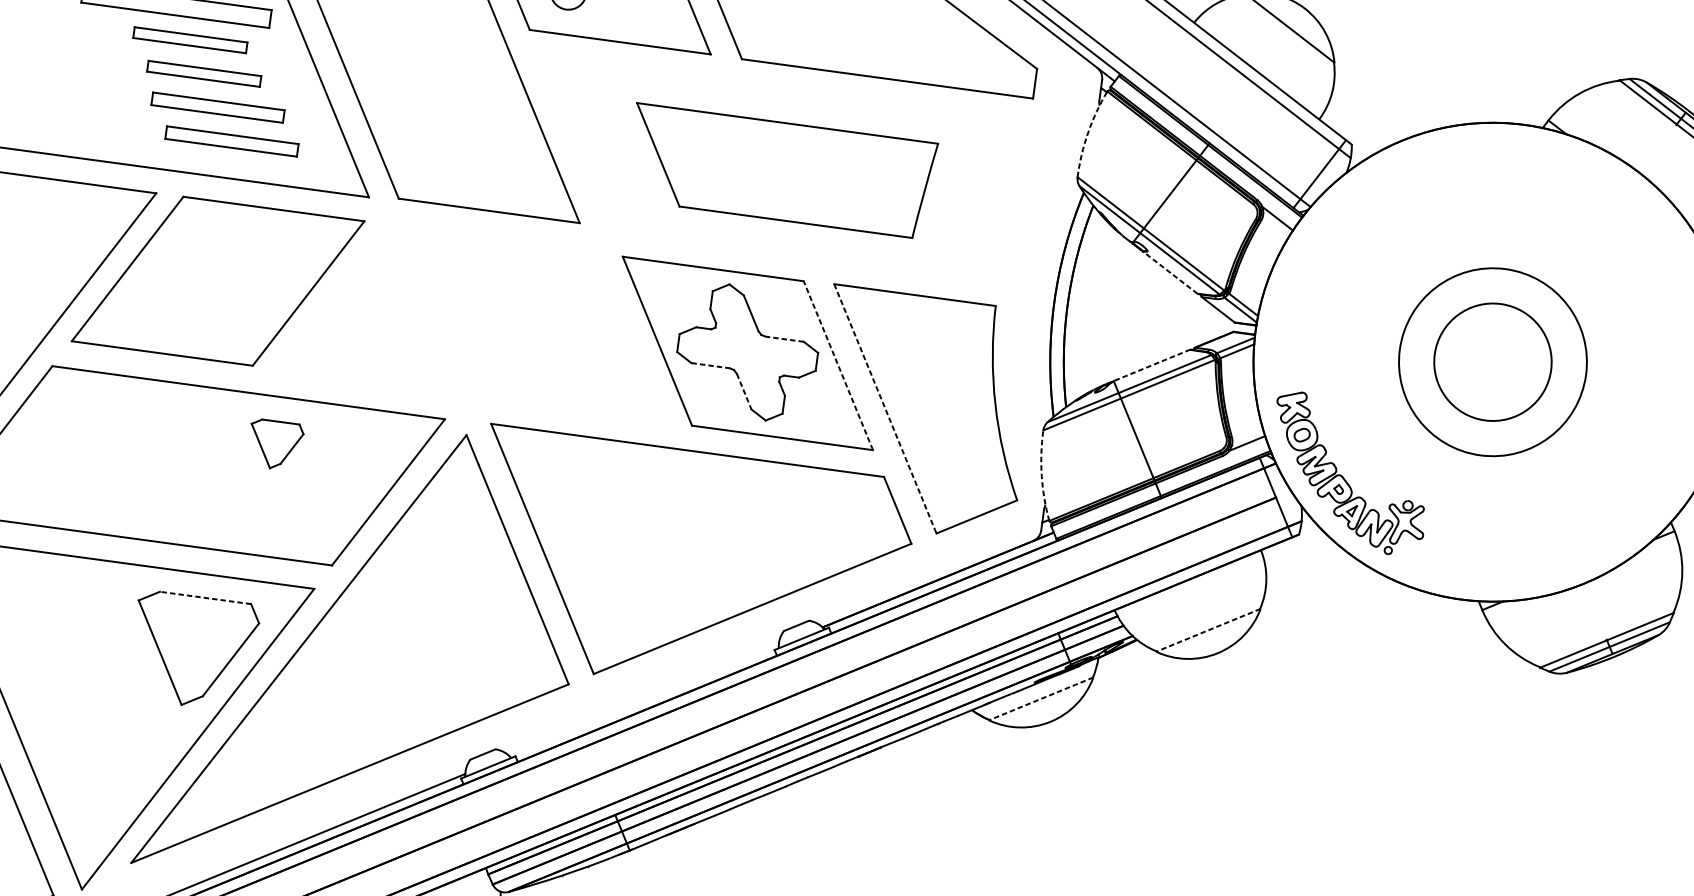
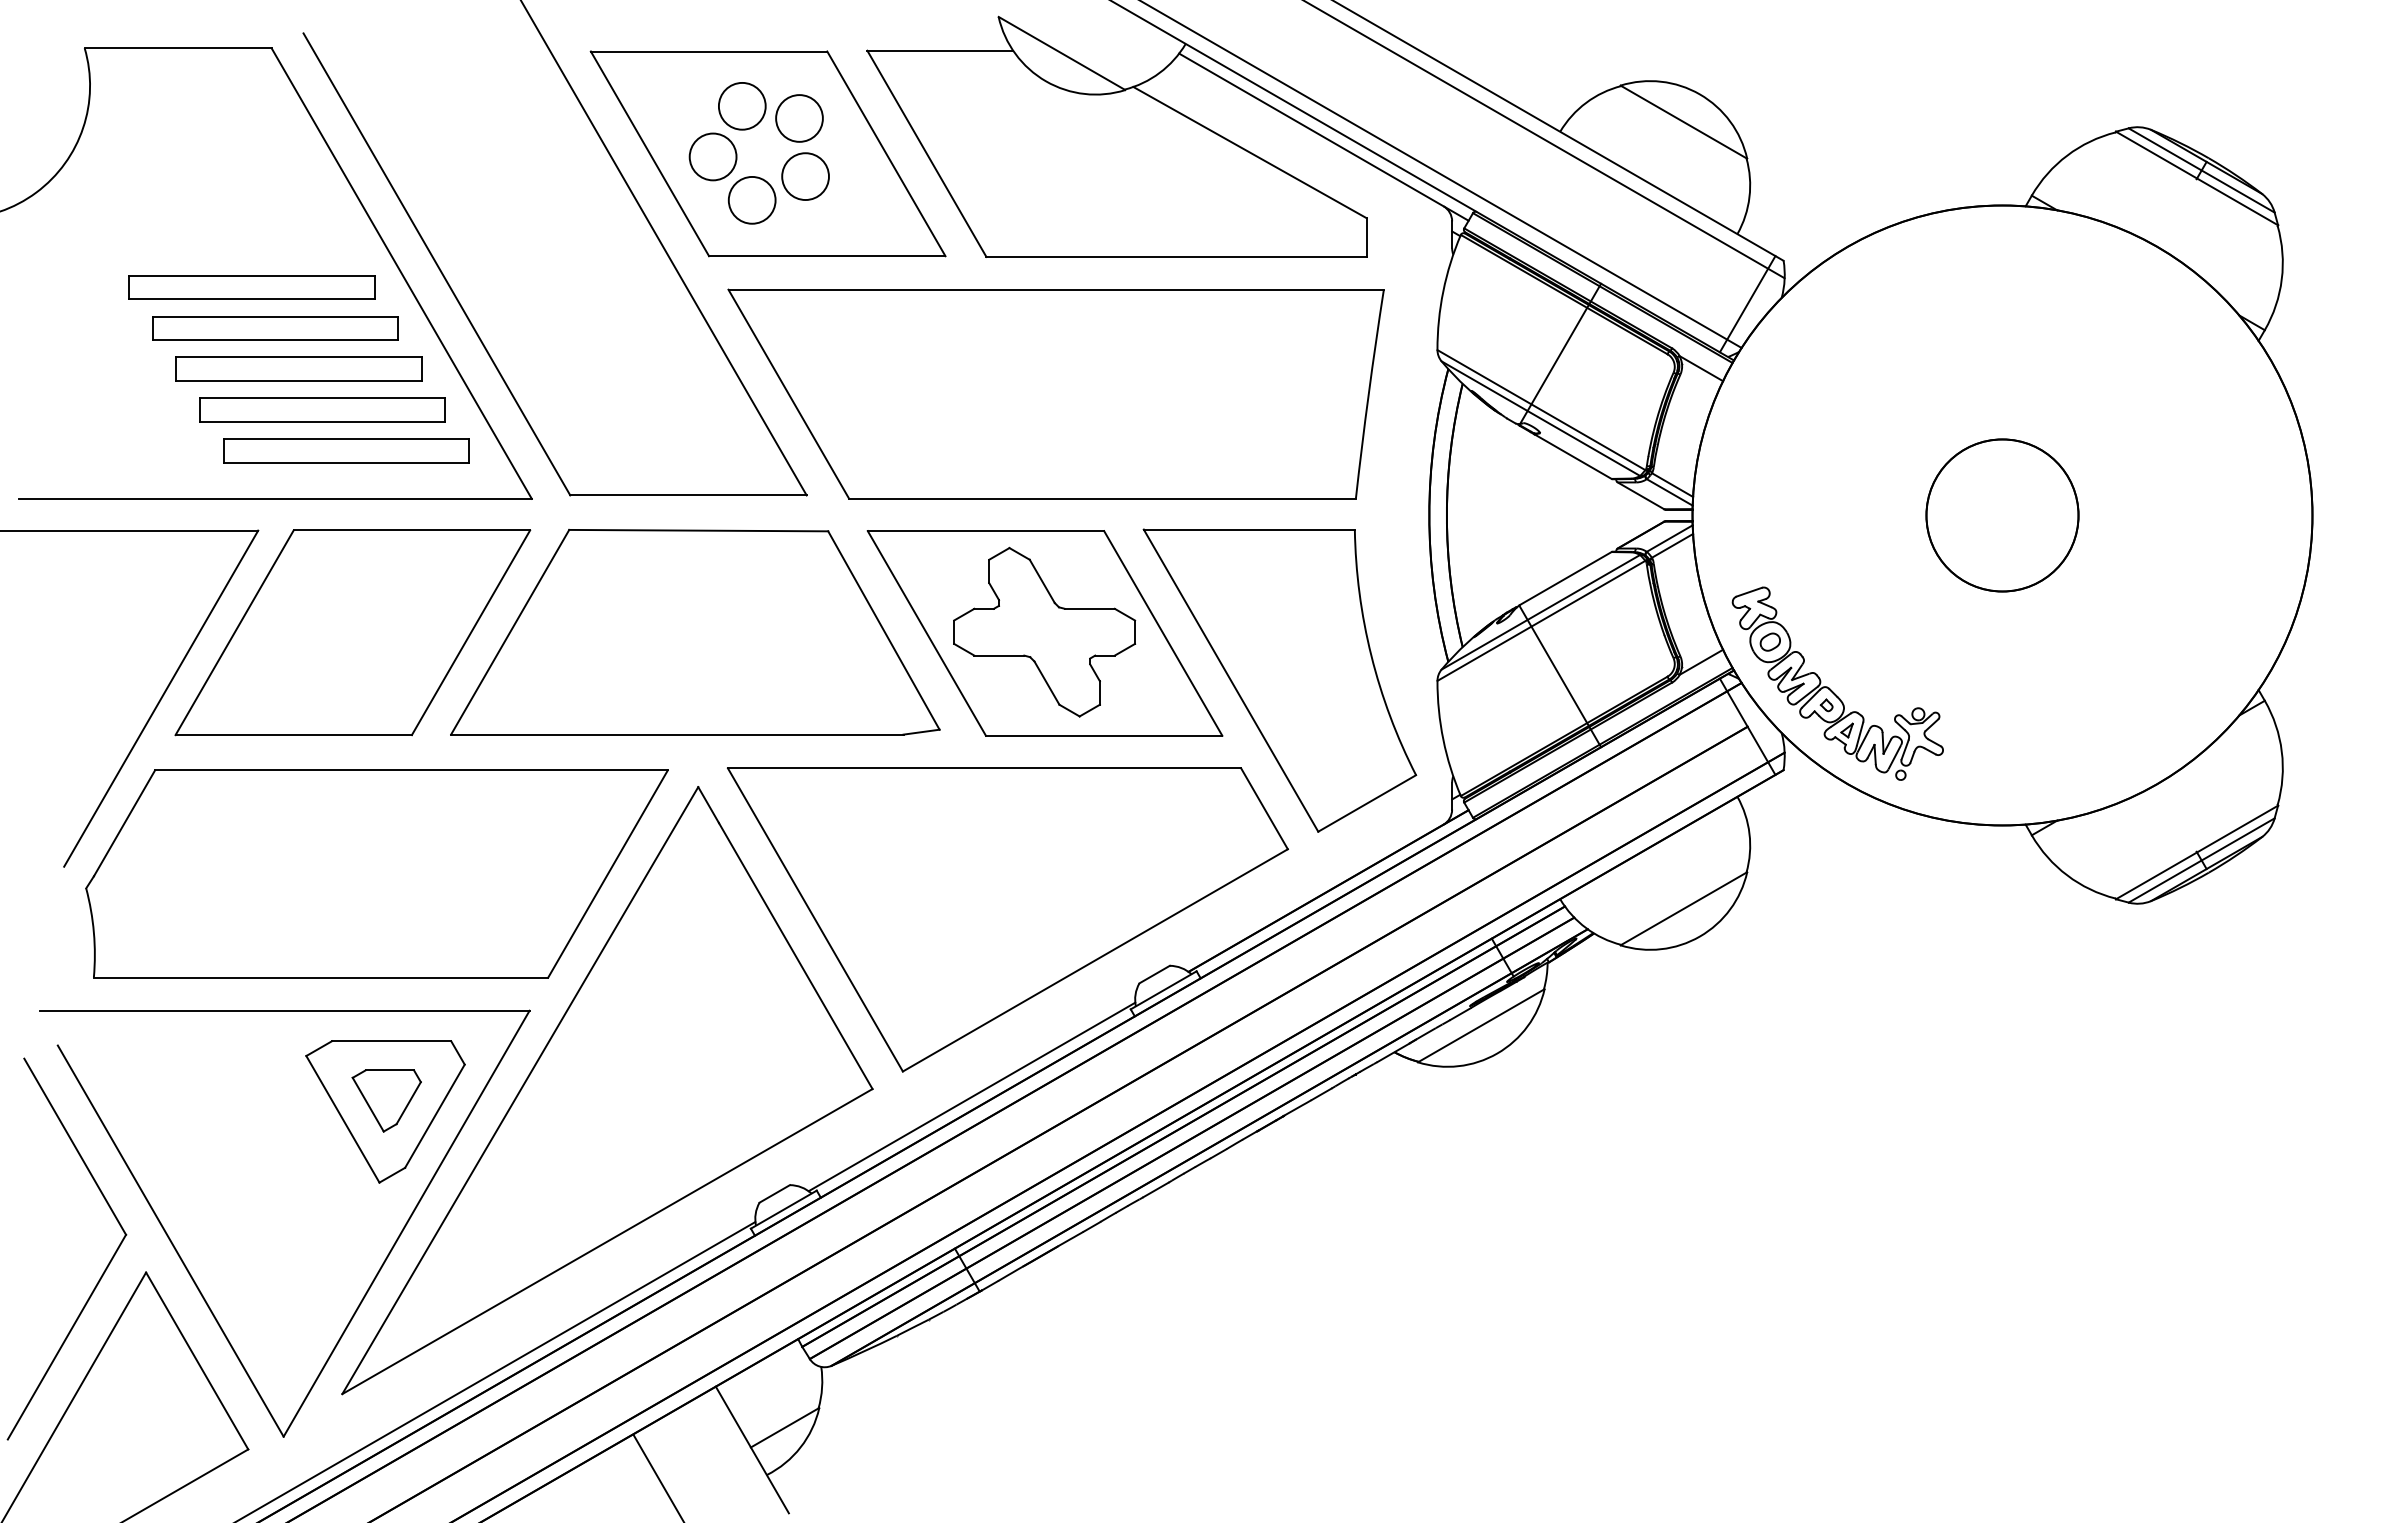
part: (190, 40) -> (275, 328), size x1.67
part: (203, 73) -> (298, 368), size x1.67
part: (218, 107) -> (322, 409), size x1.43
arc: (1088, 132) -> (1443, 291), dashed -> solid
part: (232, 141) -> (346, 450), size x1.43
part: (780, 170) -> (1055, 393), size x1.67
line: (1169, 272) -> (1572, 456), dashed -> solid
part: (480, 315) -> (695, 631), added
line: (784, 338) -> (1089, 608), dashed -> solid
circle: (1492, 362) -> (2002, 515), size x0.62
line: (710, 365) -> (999, 655), dashed -> solid
line: (838, 365) -> (1163, 633), dashed -> solid
line: (1152, 365) -> (1566, 578), dashed -> solid
line: (743, 391) -> (1046, 683), dashed -> solid
line: (885, 409) -> (1231, 681), dashed -> solid
part: (275, 444) -> (386, 1100), moved
arc: (1041, 475) -> (1443, 739), dashed -> solid
line: (205, 598) -> (391, 1041), dashed -> solid
line: (1208, 630) -> (1683, 909), dashed -> solid
line: (1040, 699) -> (1480, 1026), dashed -> solid
line: (643, 700) -> (971, 1096), added

